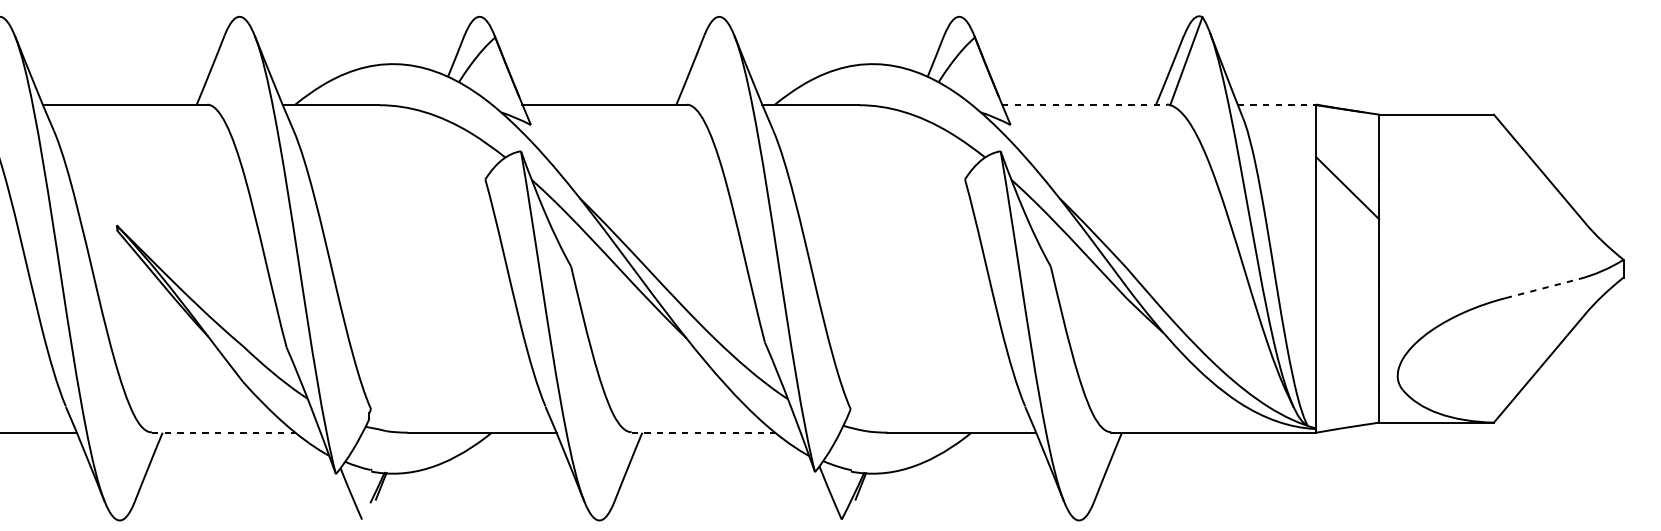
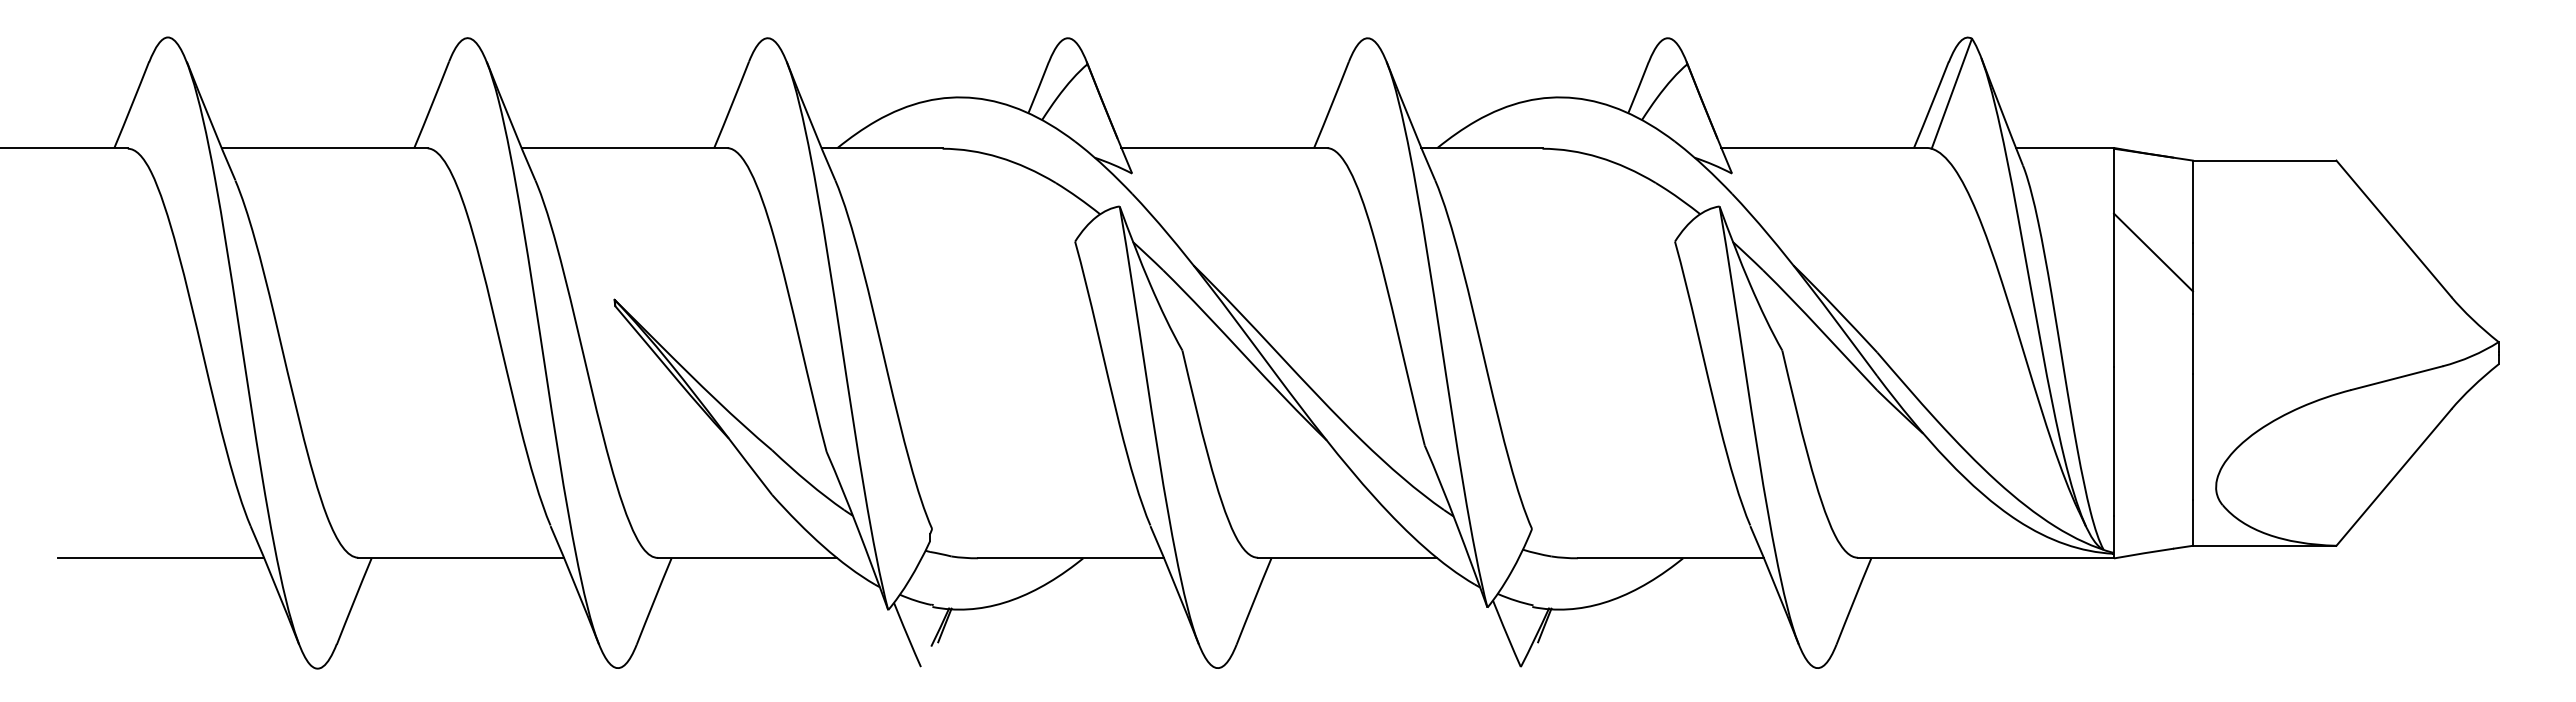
line: (1084, 104) -> (1824, 147), dashed -> solid
line: (1277, 104) -> (2065, 147), dashed -> solid
line: (1542, 288) -> (2397, 378), dashed -> solid
line: (223, 432) -> (747, 558), dashed -> solid
line: (703, 432) -> (1347, 558), dashed -> solid

